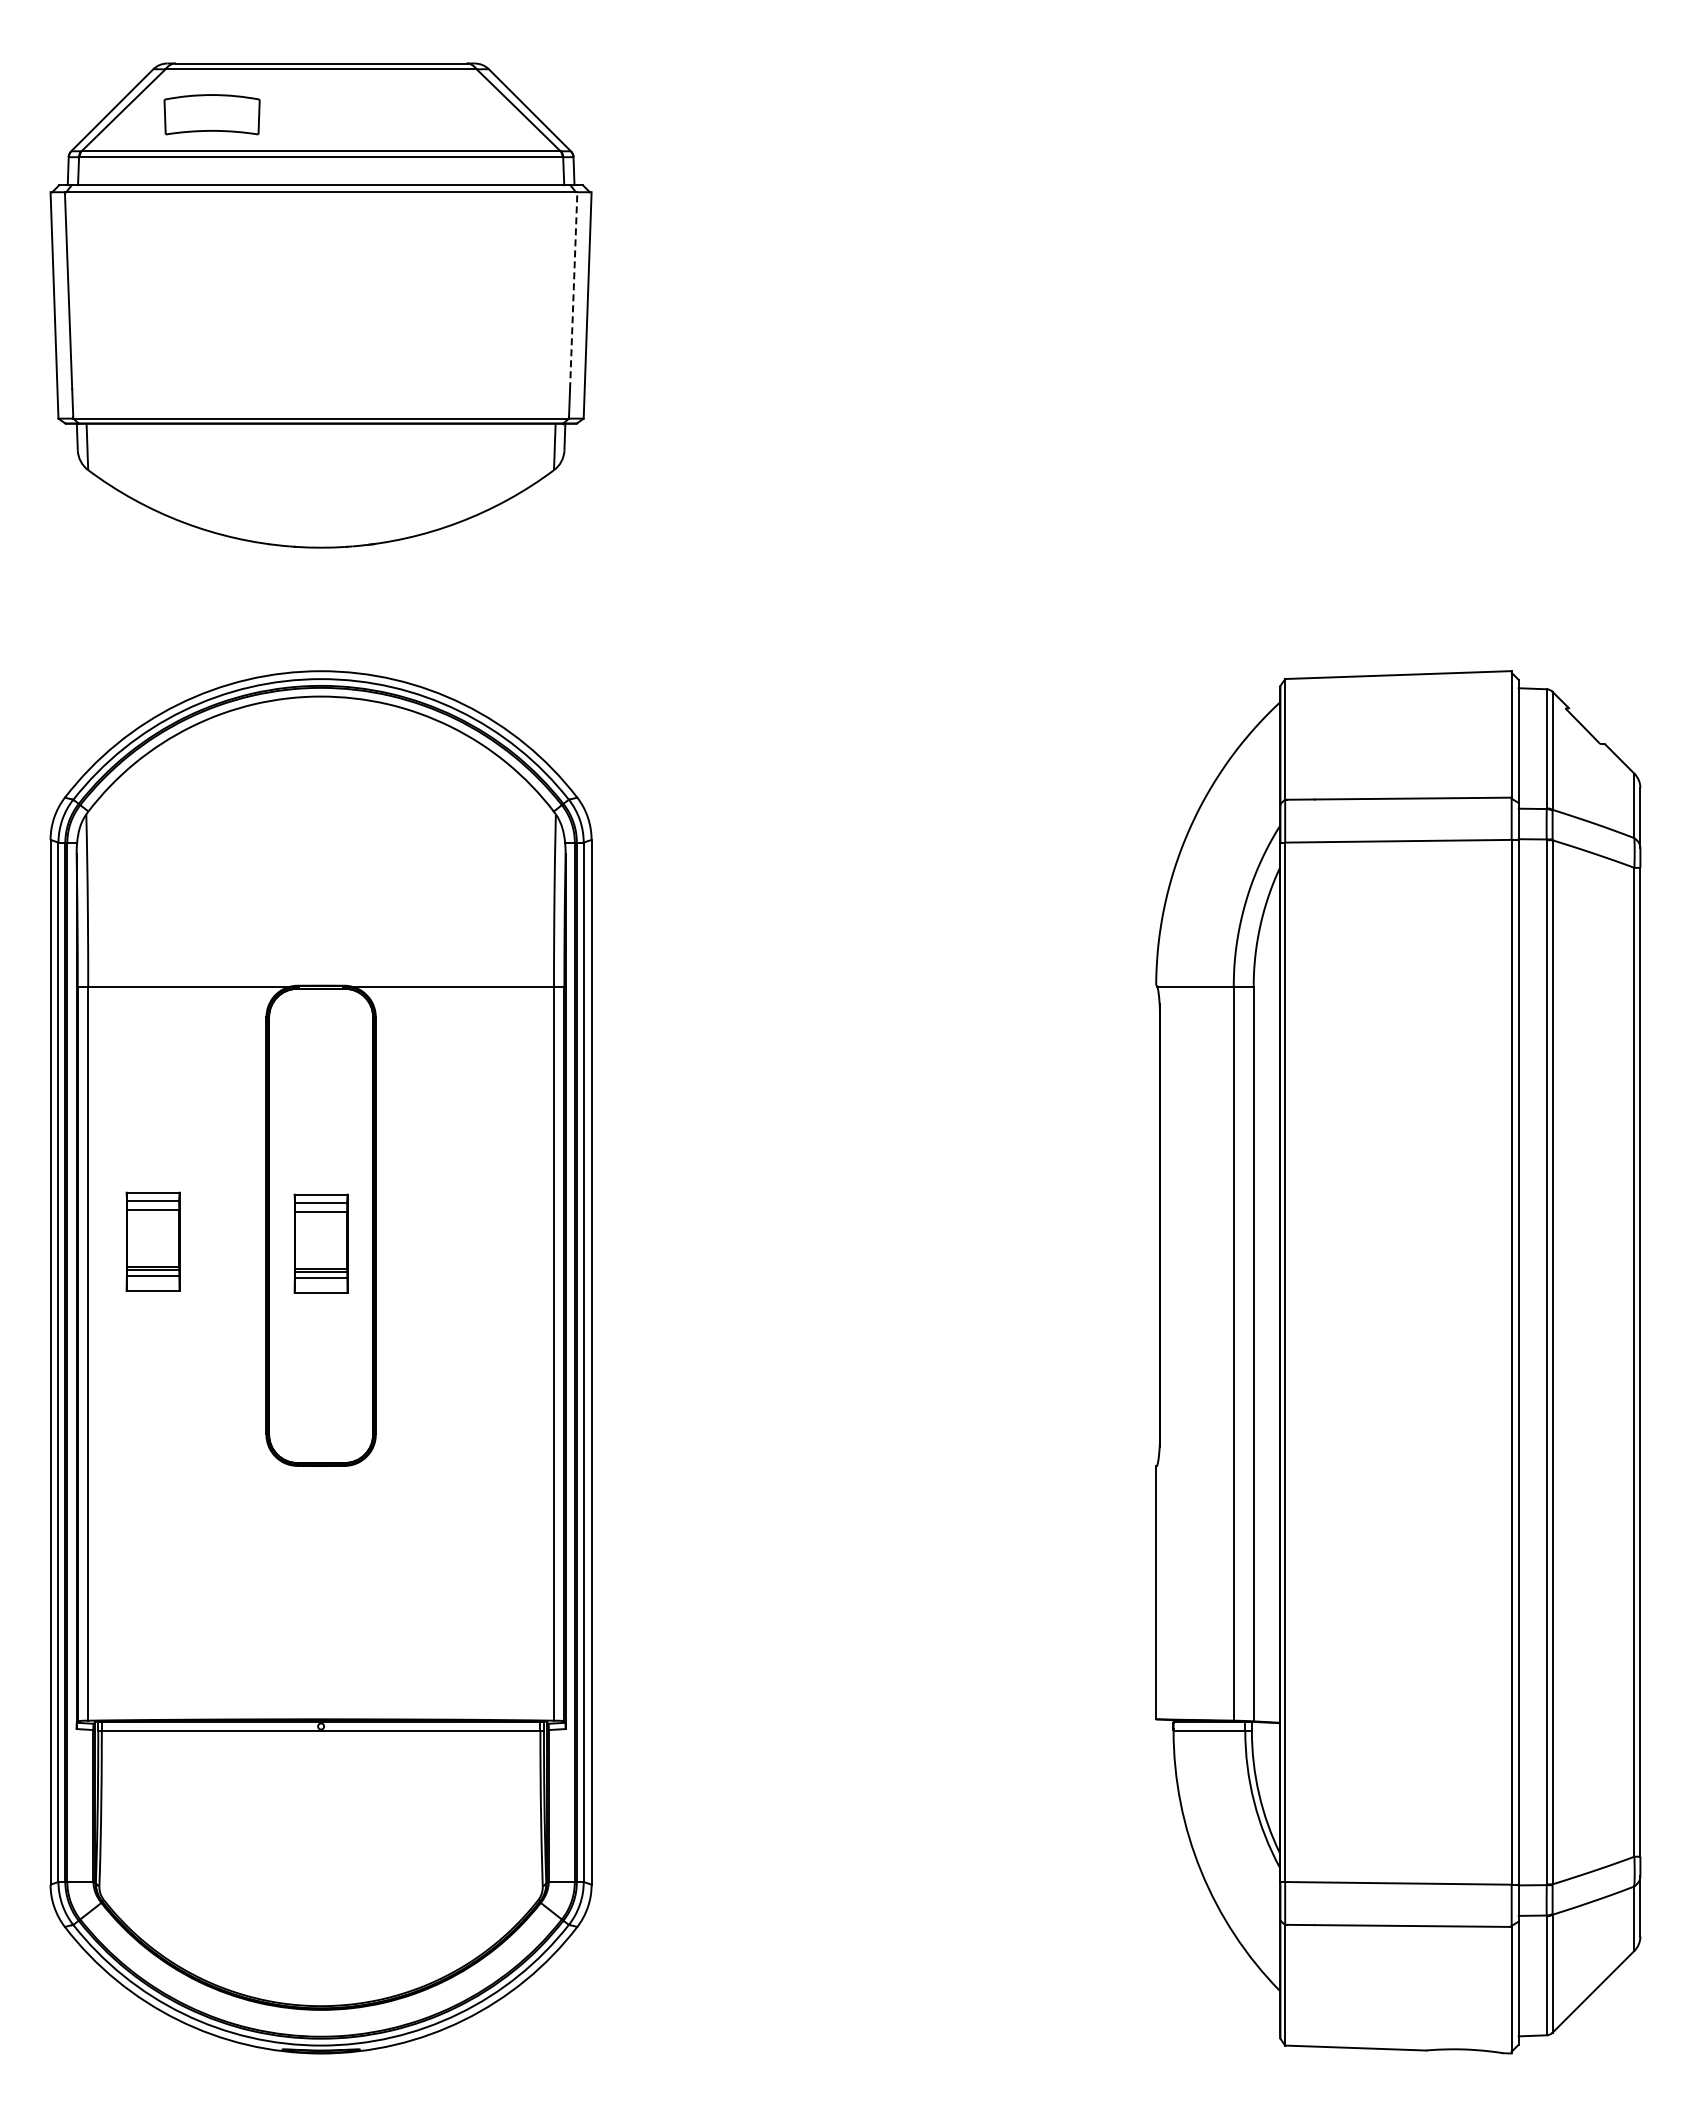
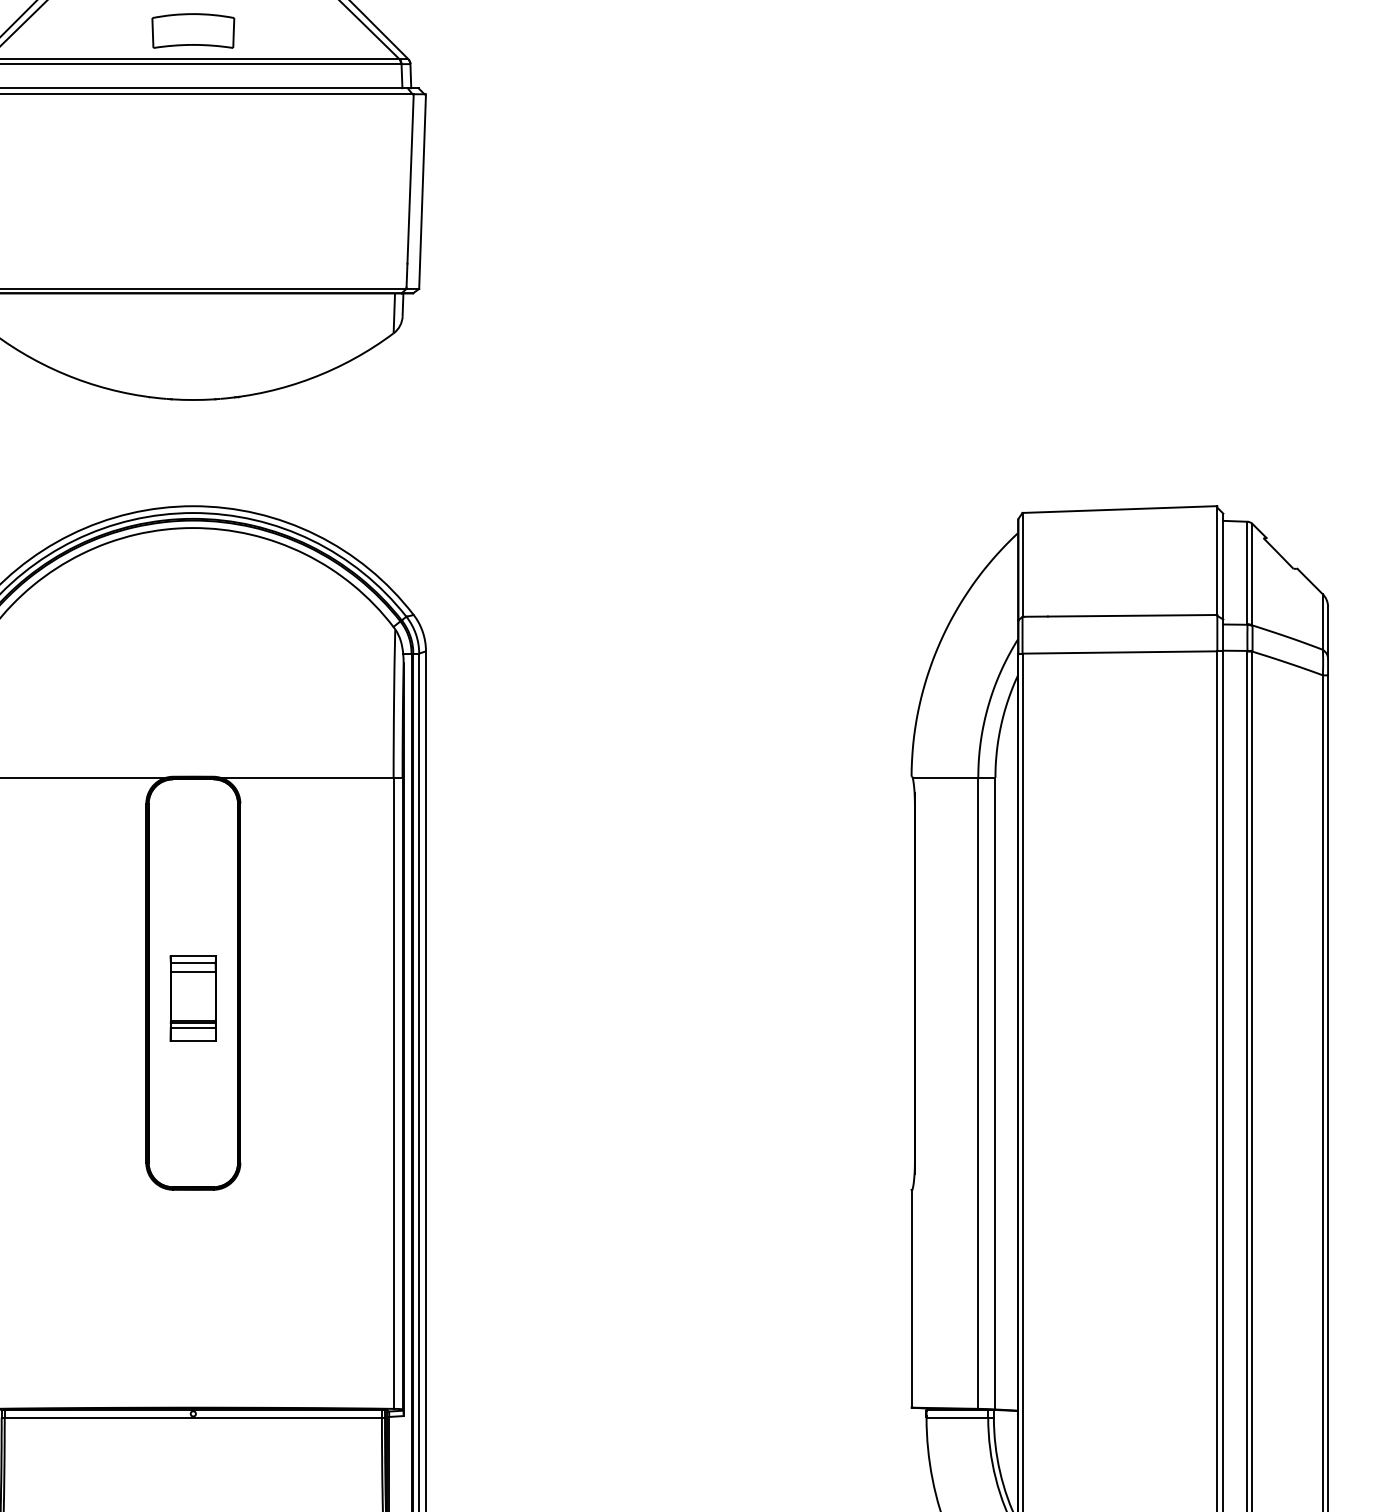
part: (211, 114) -> (192, 30), moved
line: (573, 290) -> (410, 178), dashed -> solid
part: (152, 1241) -> (48, 996), removed

